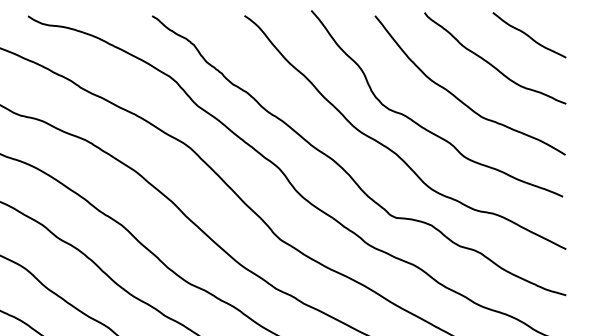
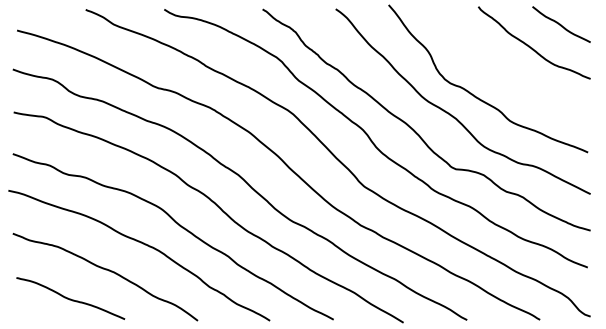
curve: (461, 99) -> (507, 75), removed

